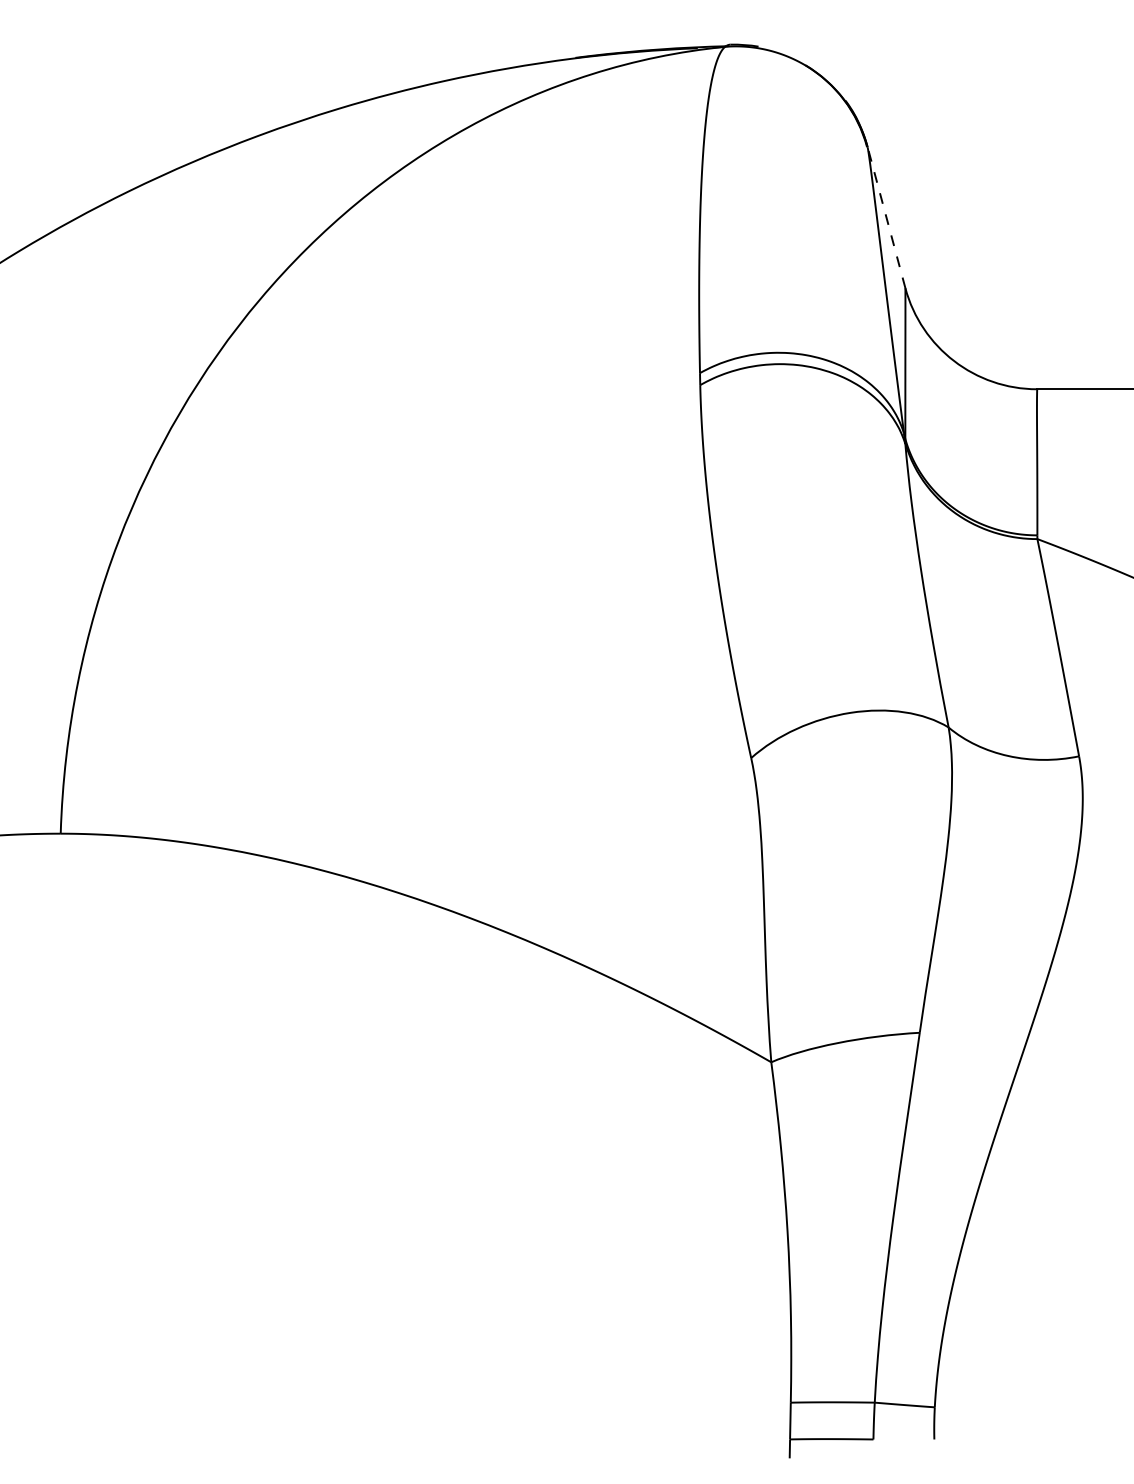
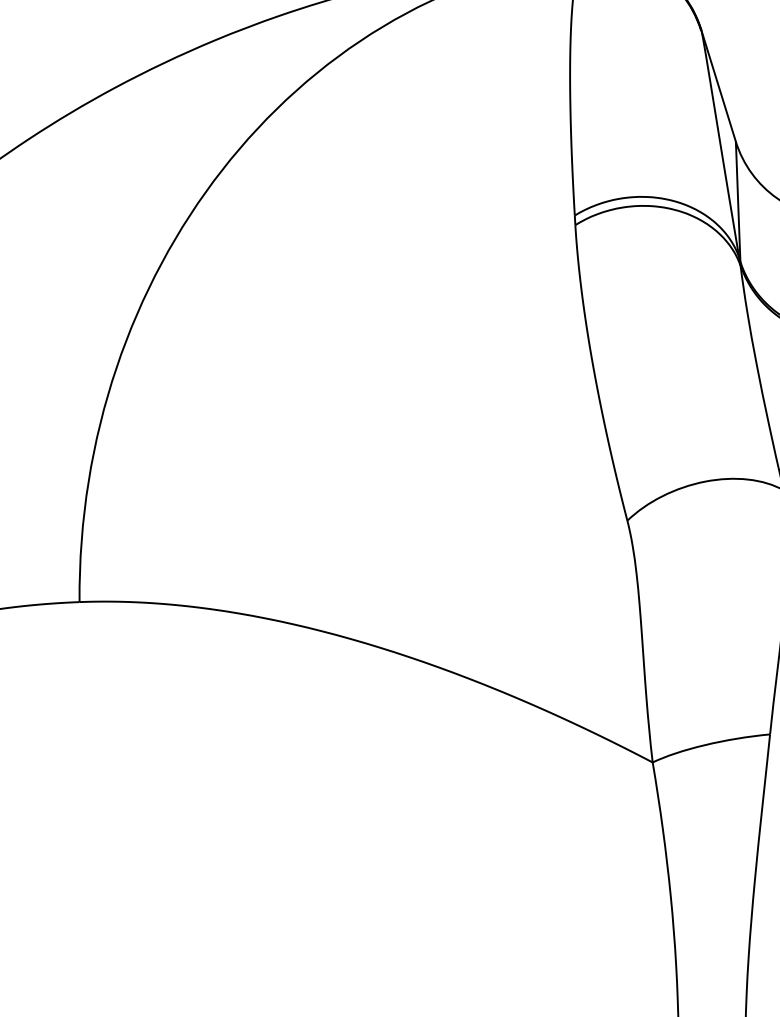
line: (886, 216) -> (718, 85), dashed -> solid

